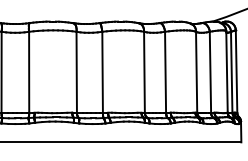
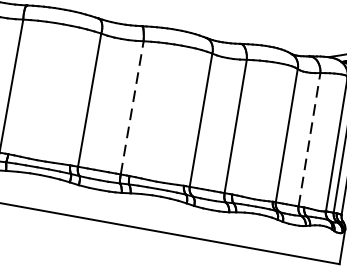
line: (102, 71) -> (132, 106), solid -> dashed
line: (210, 71) -> (309, 138), solid -> dashed

